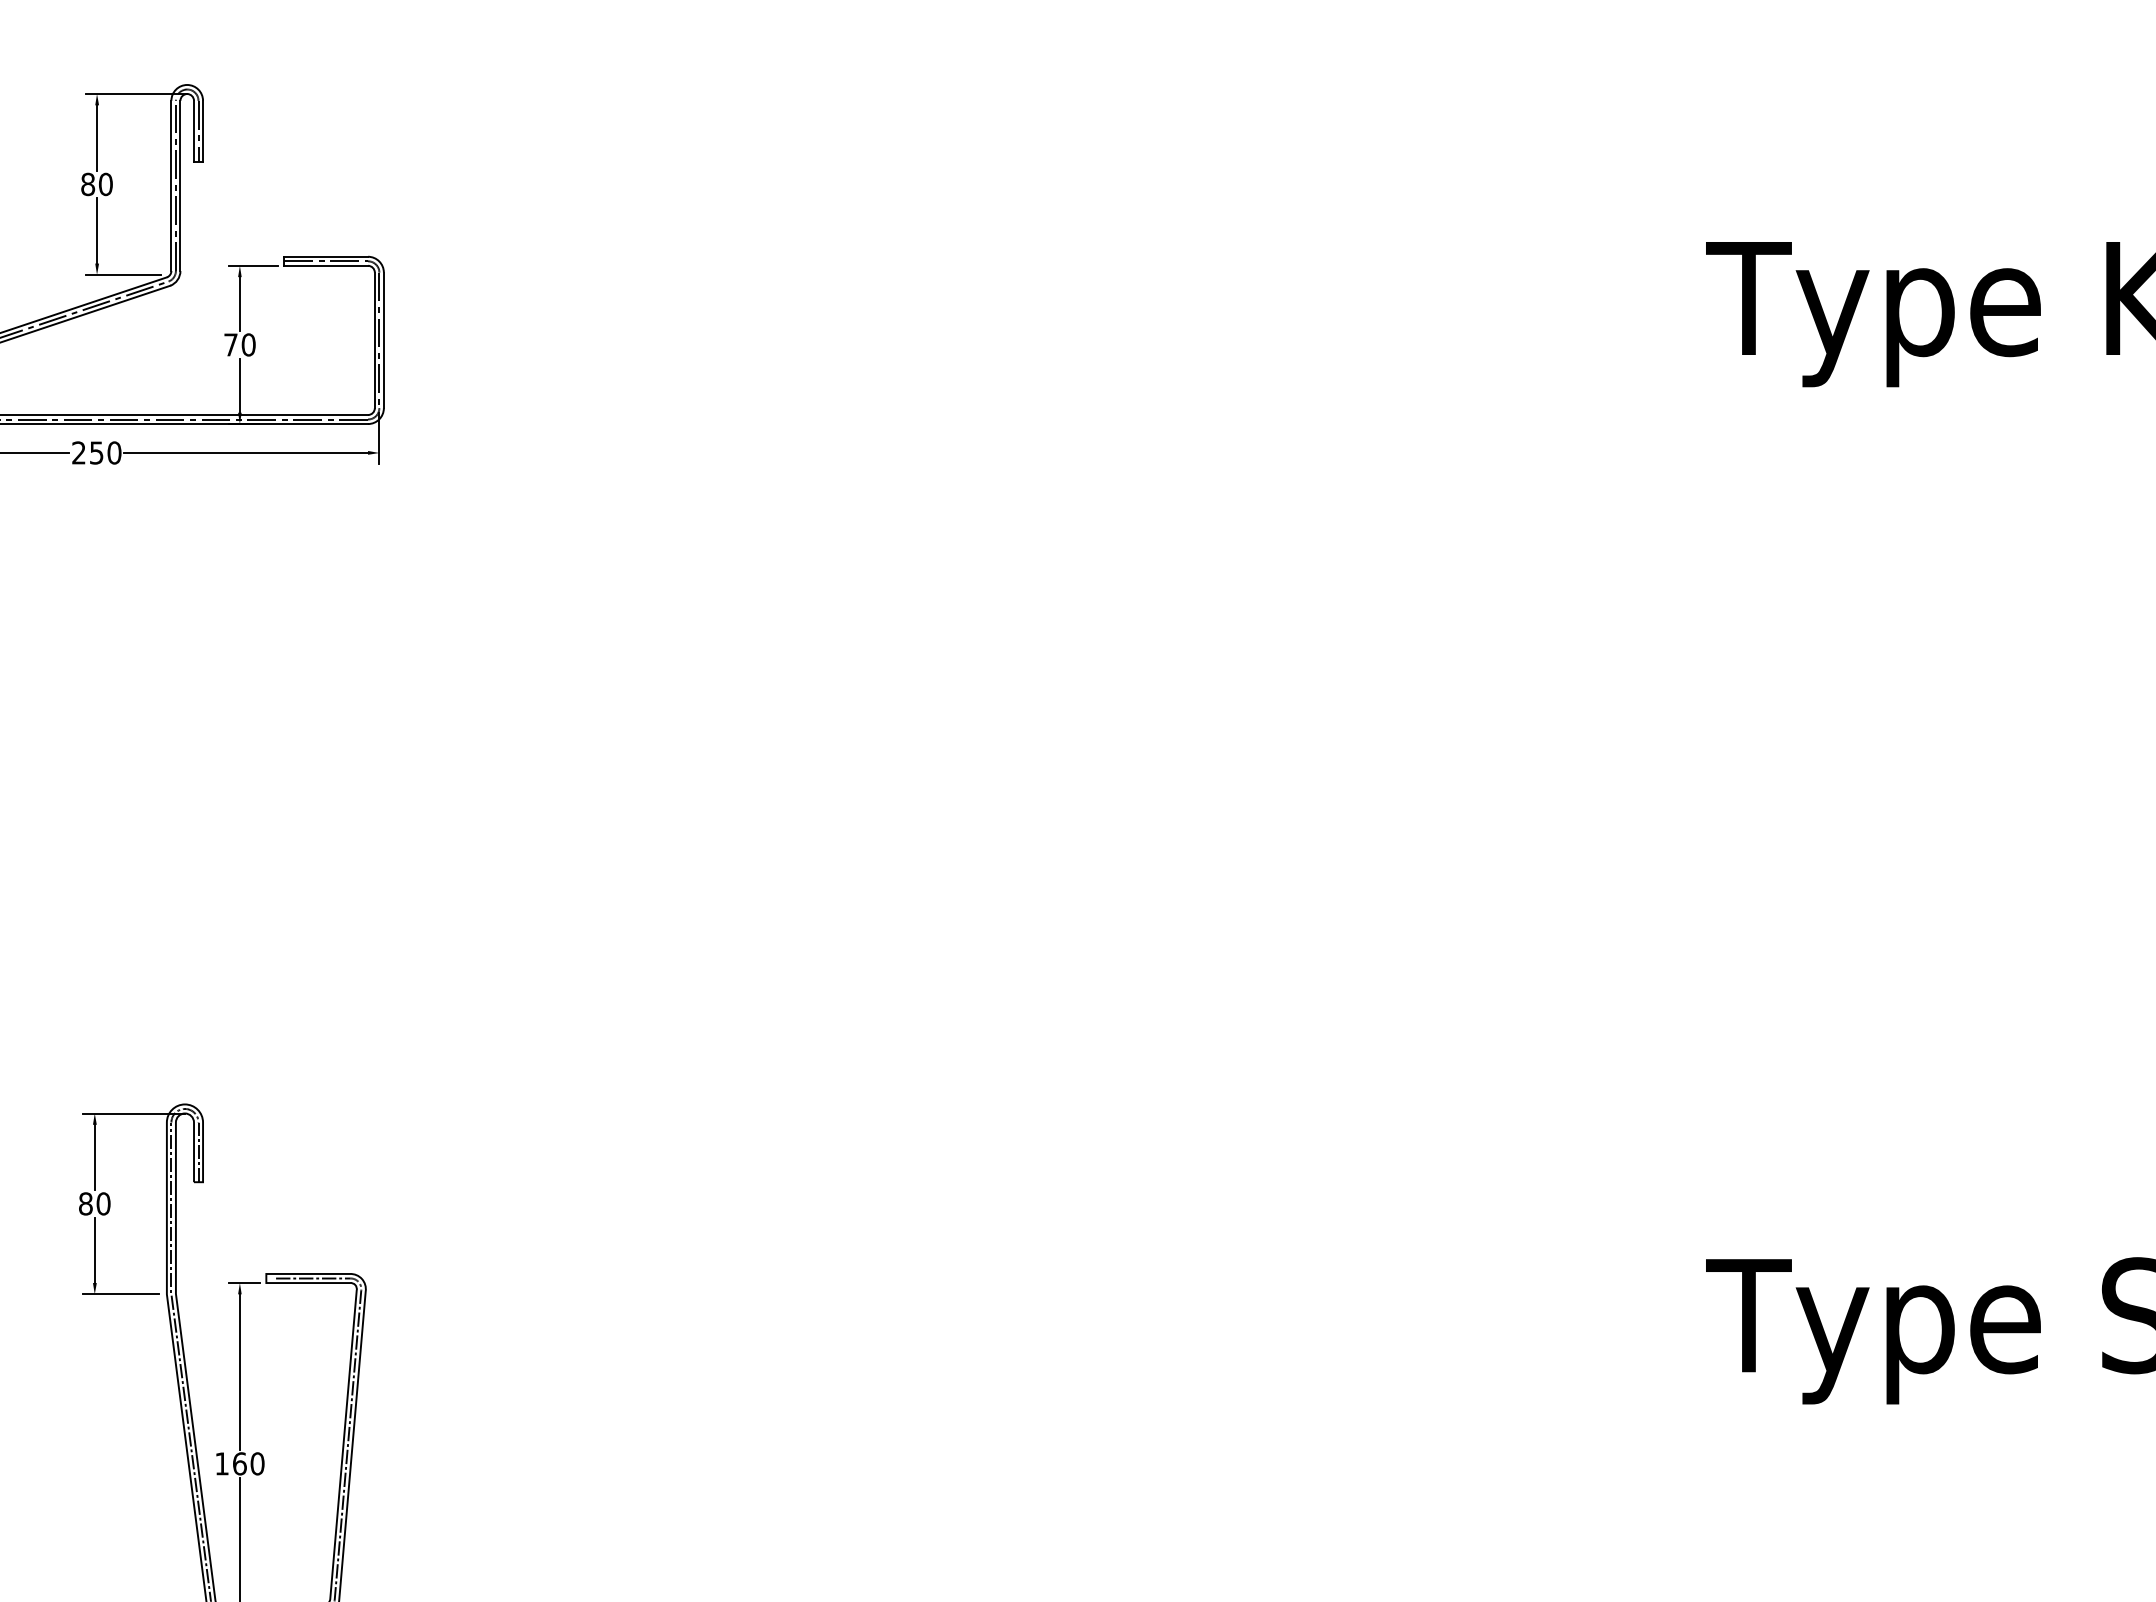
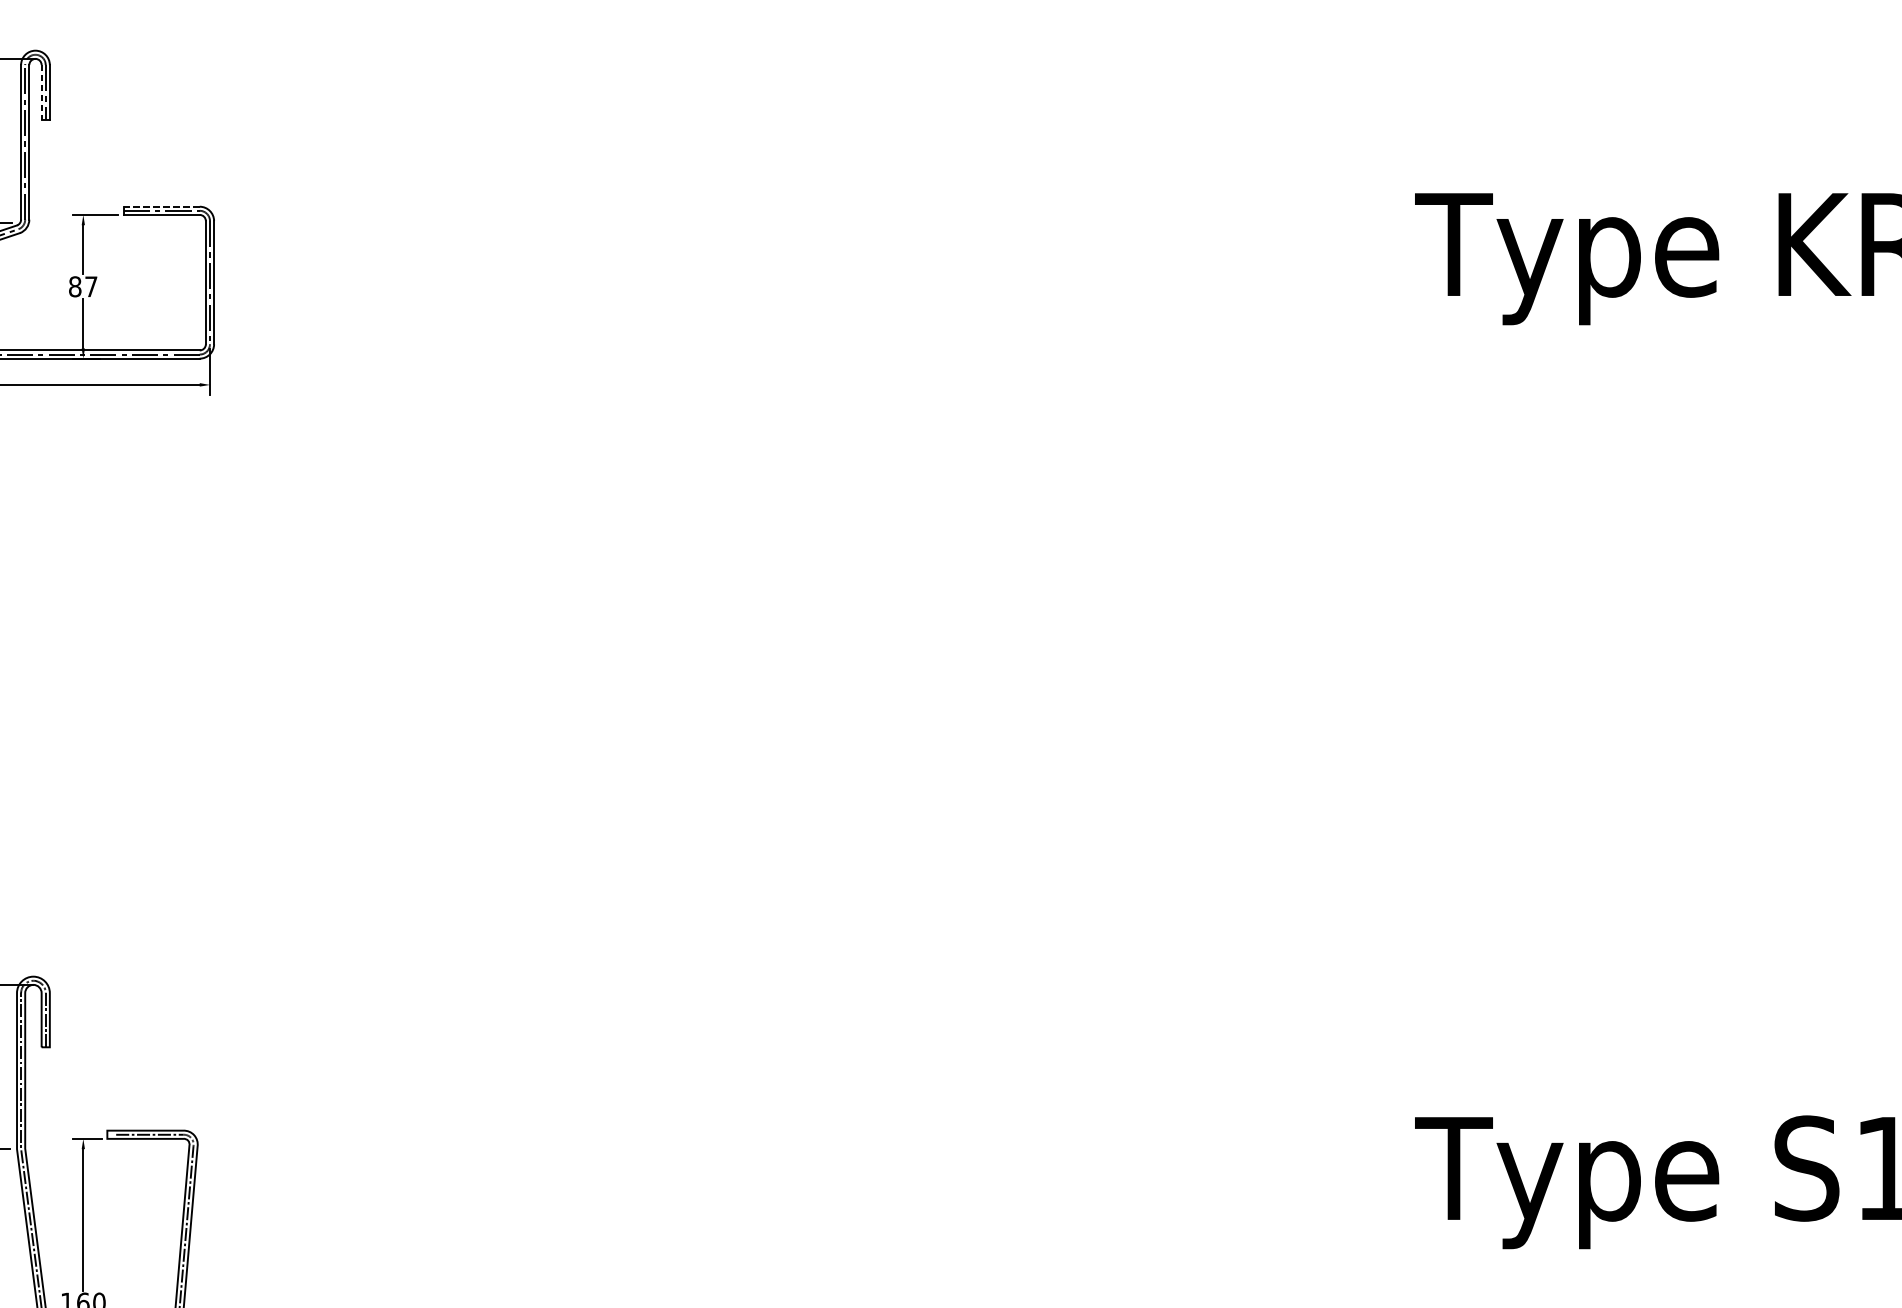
line: (194, 131) -> (42, 92), solid -> dashed
line: (326, 256) -> (161, 206), solid -> dashed
text: (239, 344) -> (82, 286), 70 -> 87

